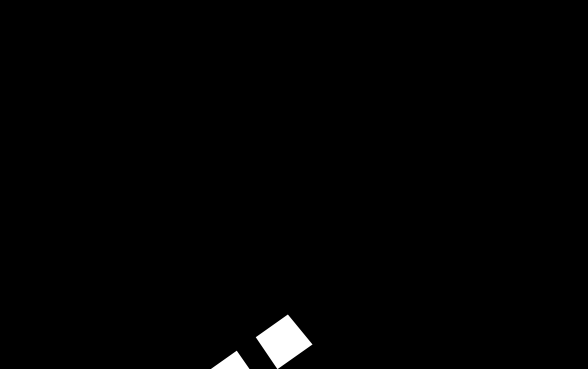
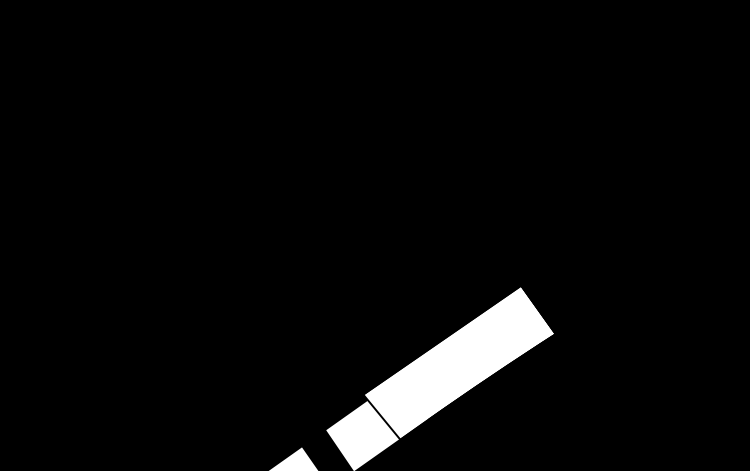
fill: (360, 284) -> (459, 362), removed

